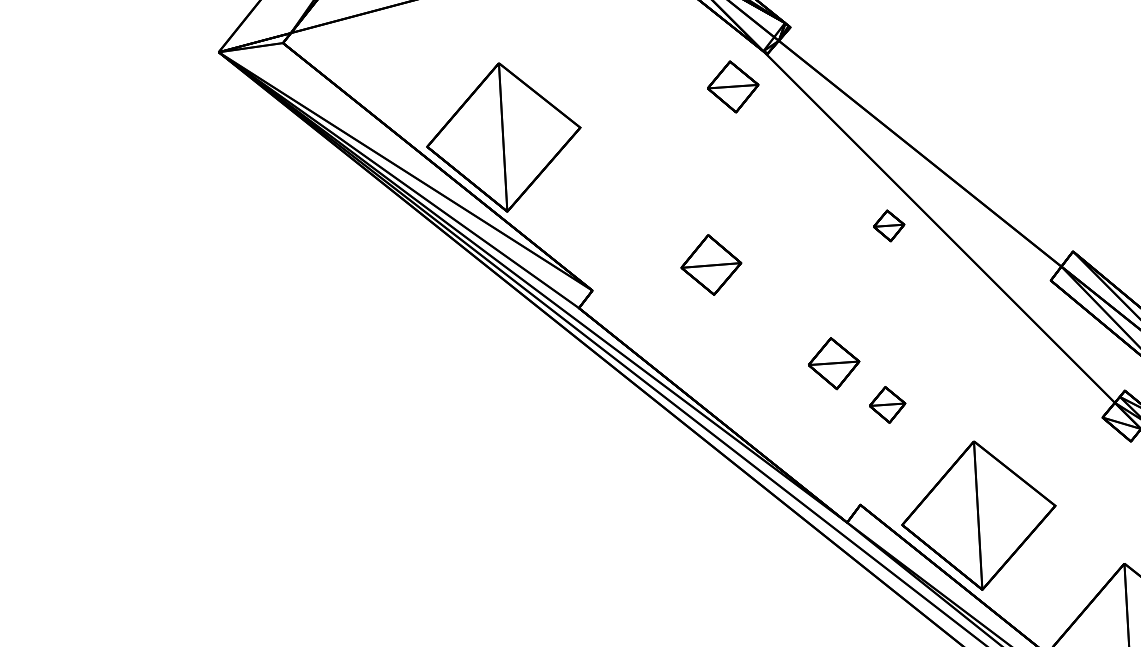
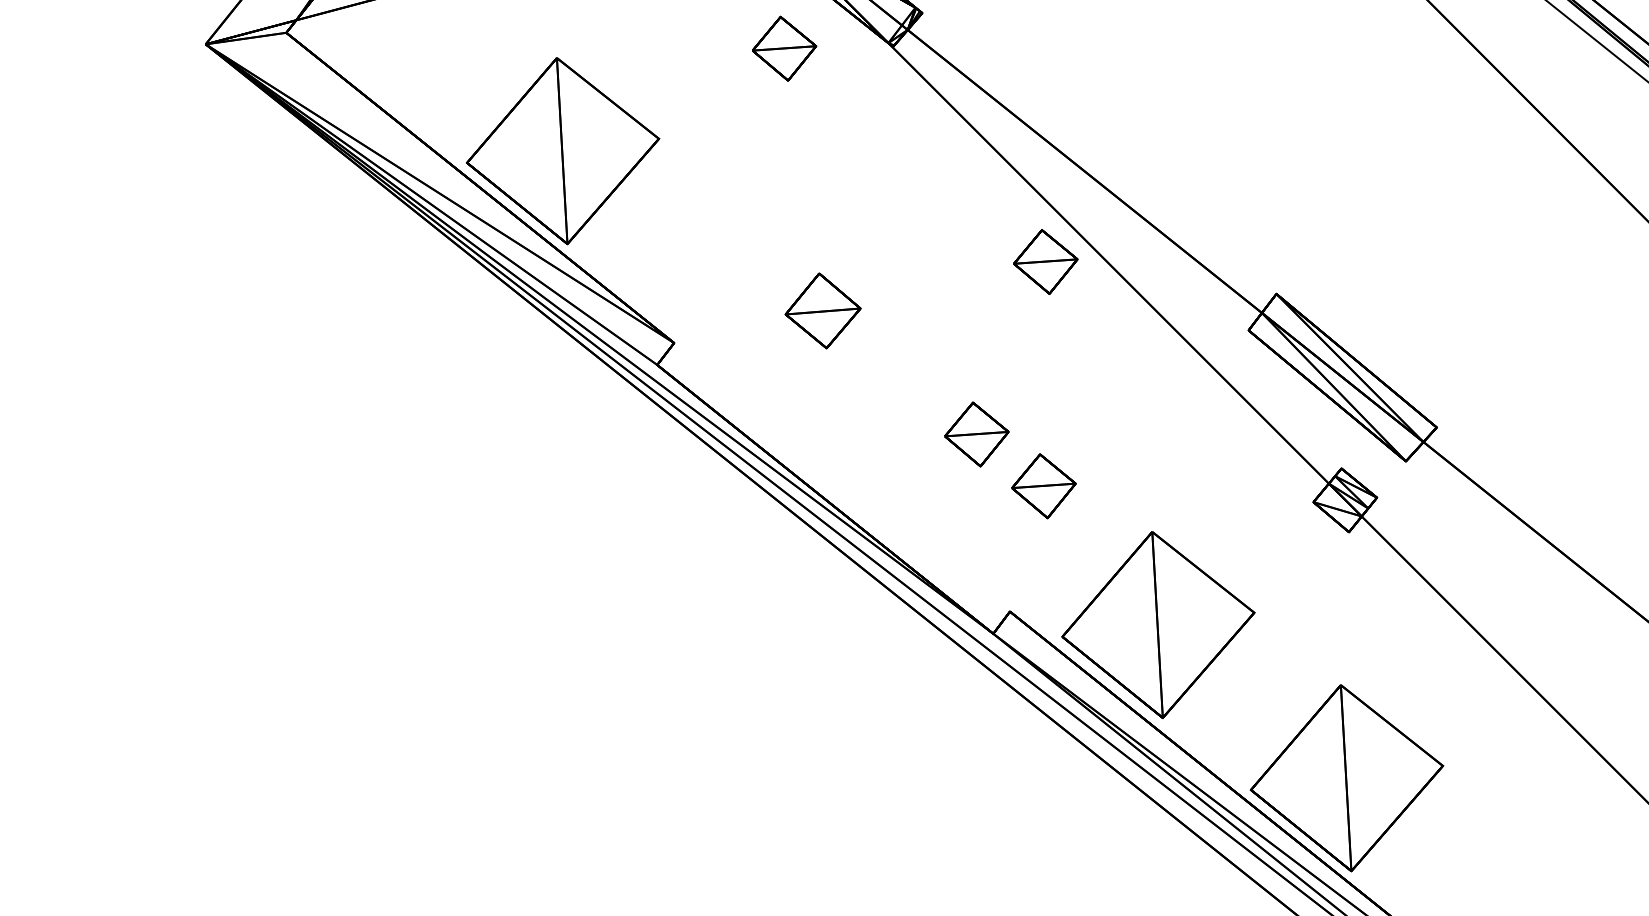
part: (733, 86) -> (784, 48), moved
part: (888, 225) -> (1045, 261), size x1.67
part: (887, 405) -> (1043, 486), size x1.43

